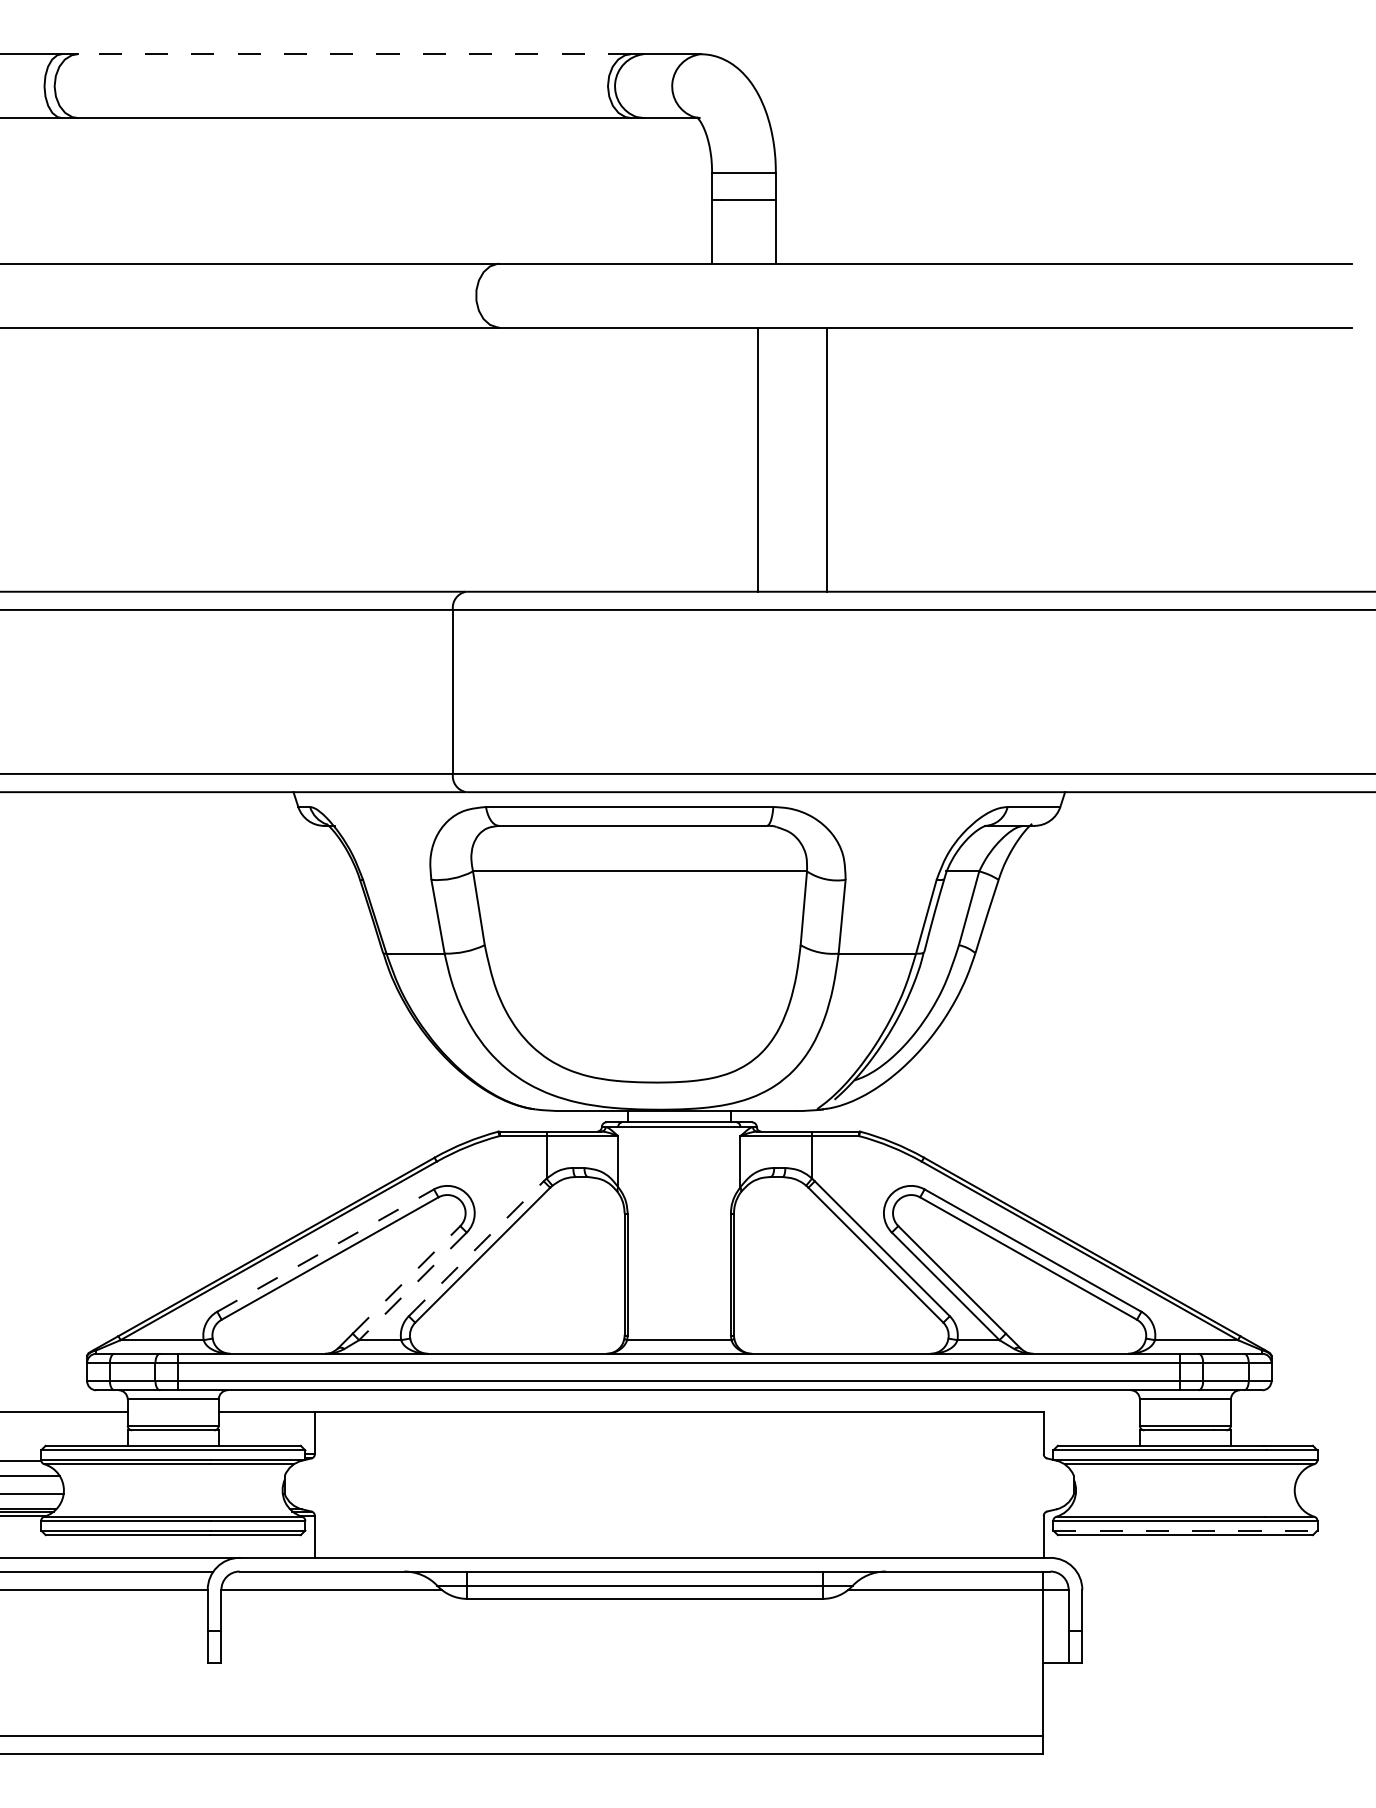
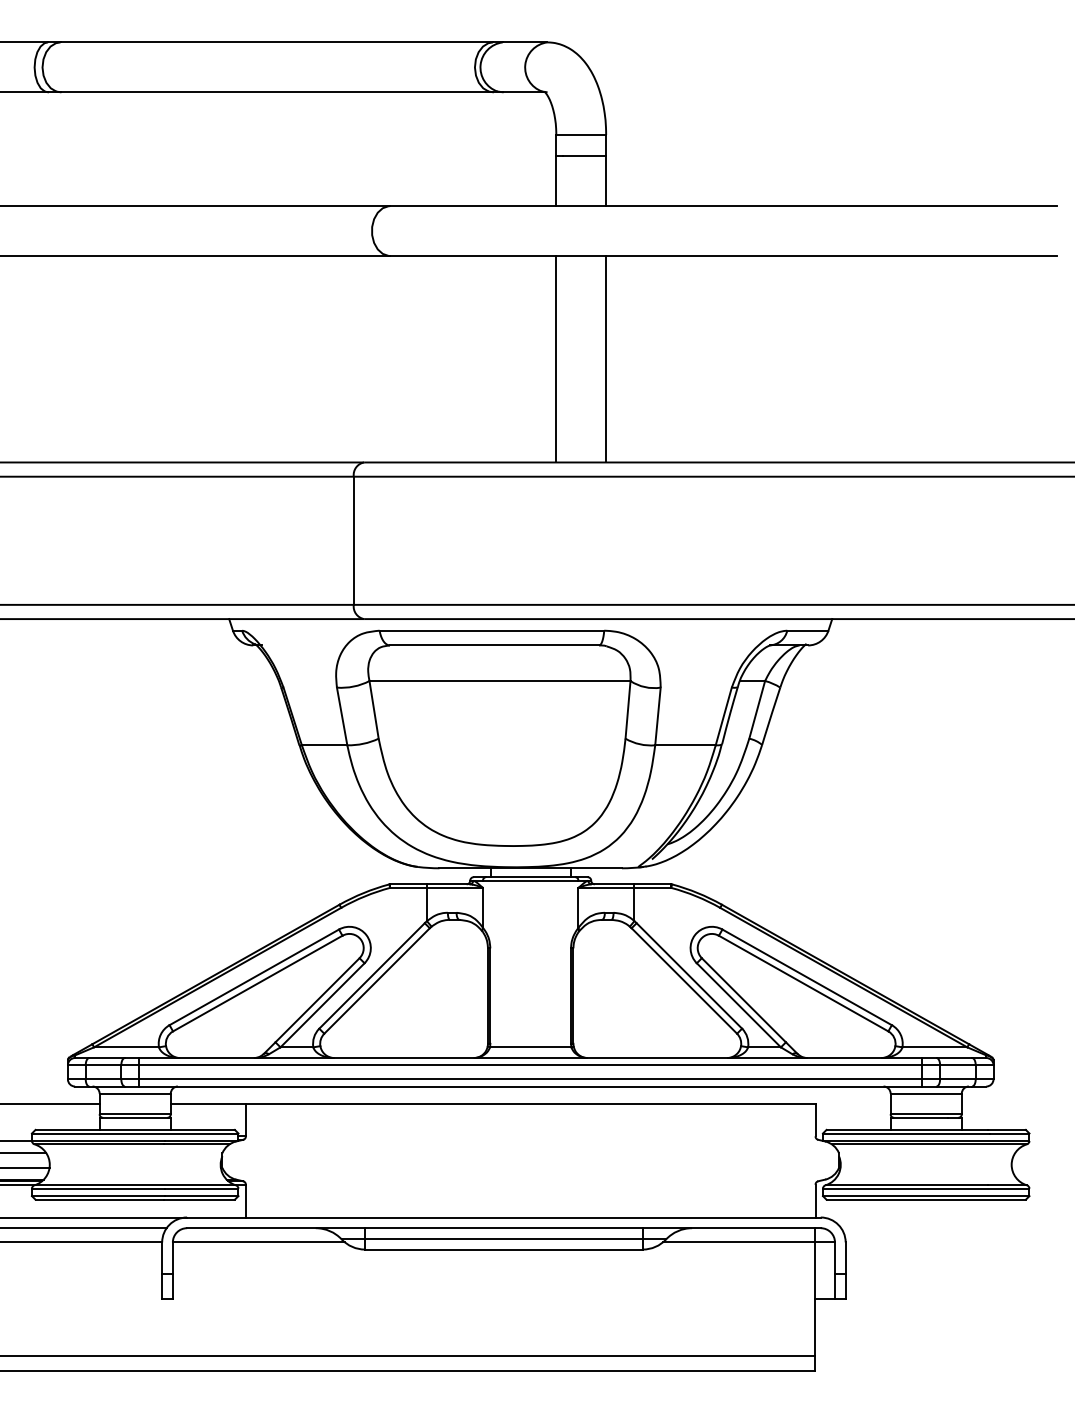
line: (354, 54) -> (276, 42), dashed -> solid
line: (758, 459) -> (556, 359), moved
line: (826, 459) -> (605, 359), moved
line: (476, 1248) -> (372, 975), dashed -> solid
line: (326, 1250) -> (254, 977), dashed -> solid
line: (406, 1279) -> (317, 999), dashed -> solid
line: (412, 1286) -> (322, 1005), dashed -> solid
line: (1185, 1530) -> (926, 1196), dashed -> solid

